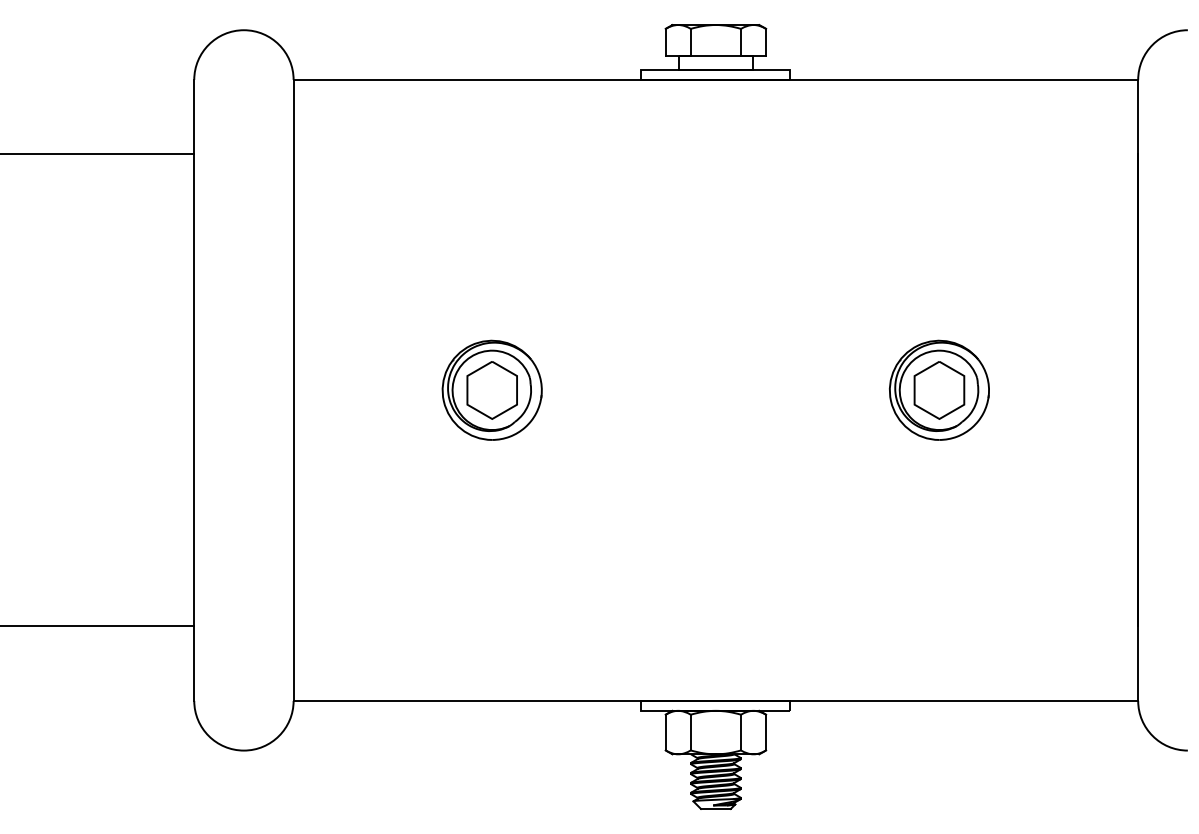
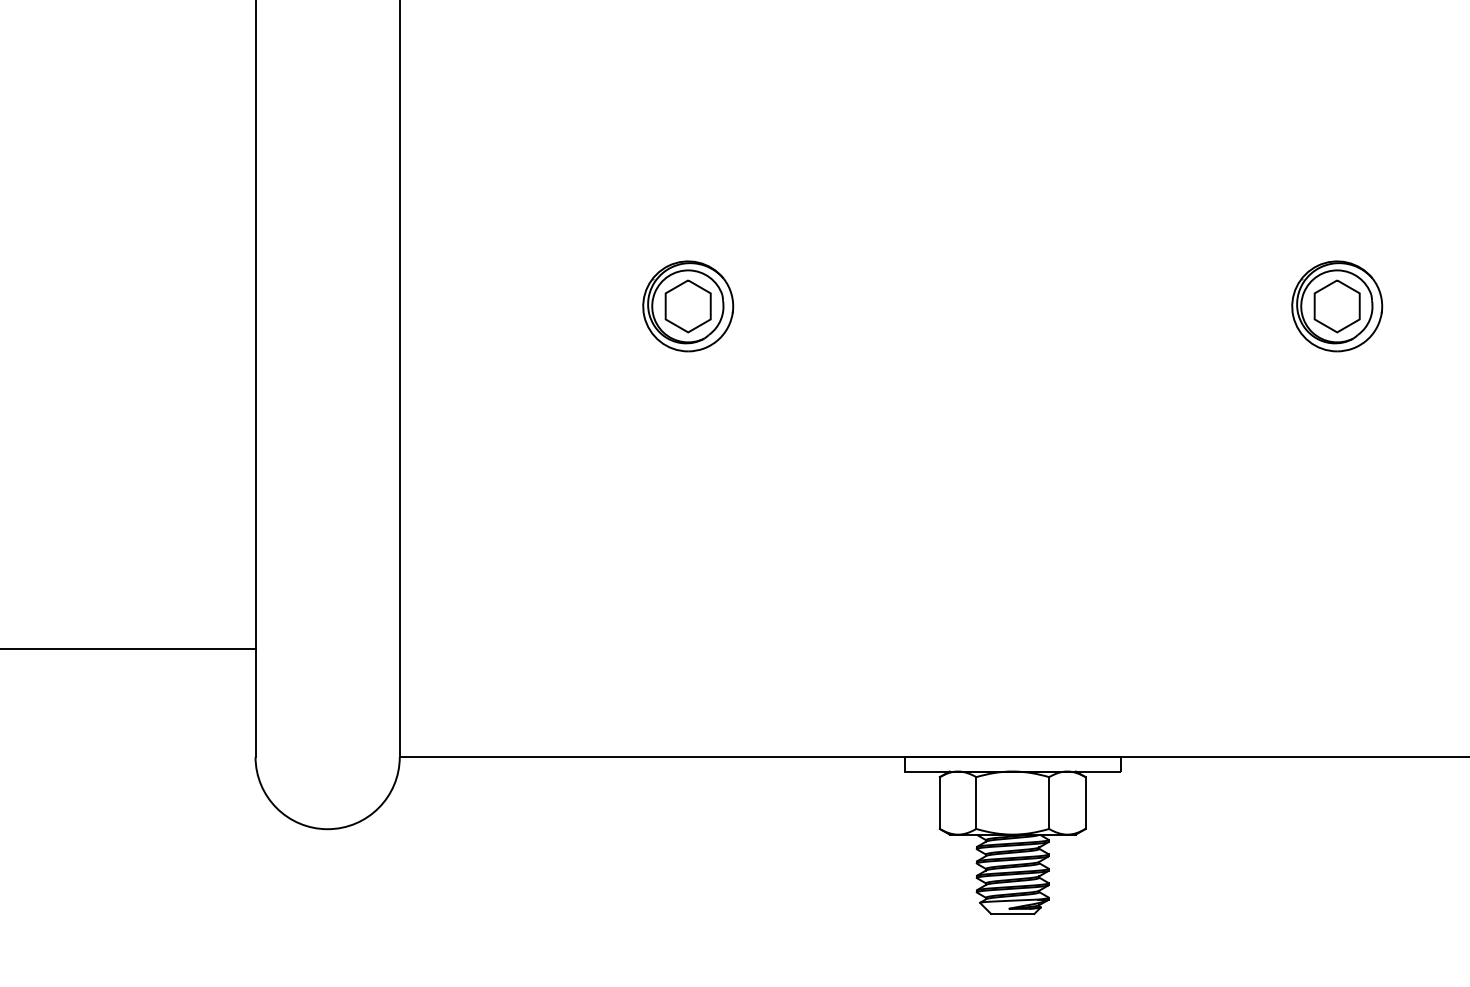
part: (492, 390) -> (688, 306), size x0.62
part: (939, 390) -> (1337, 306), size x0.62

